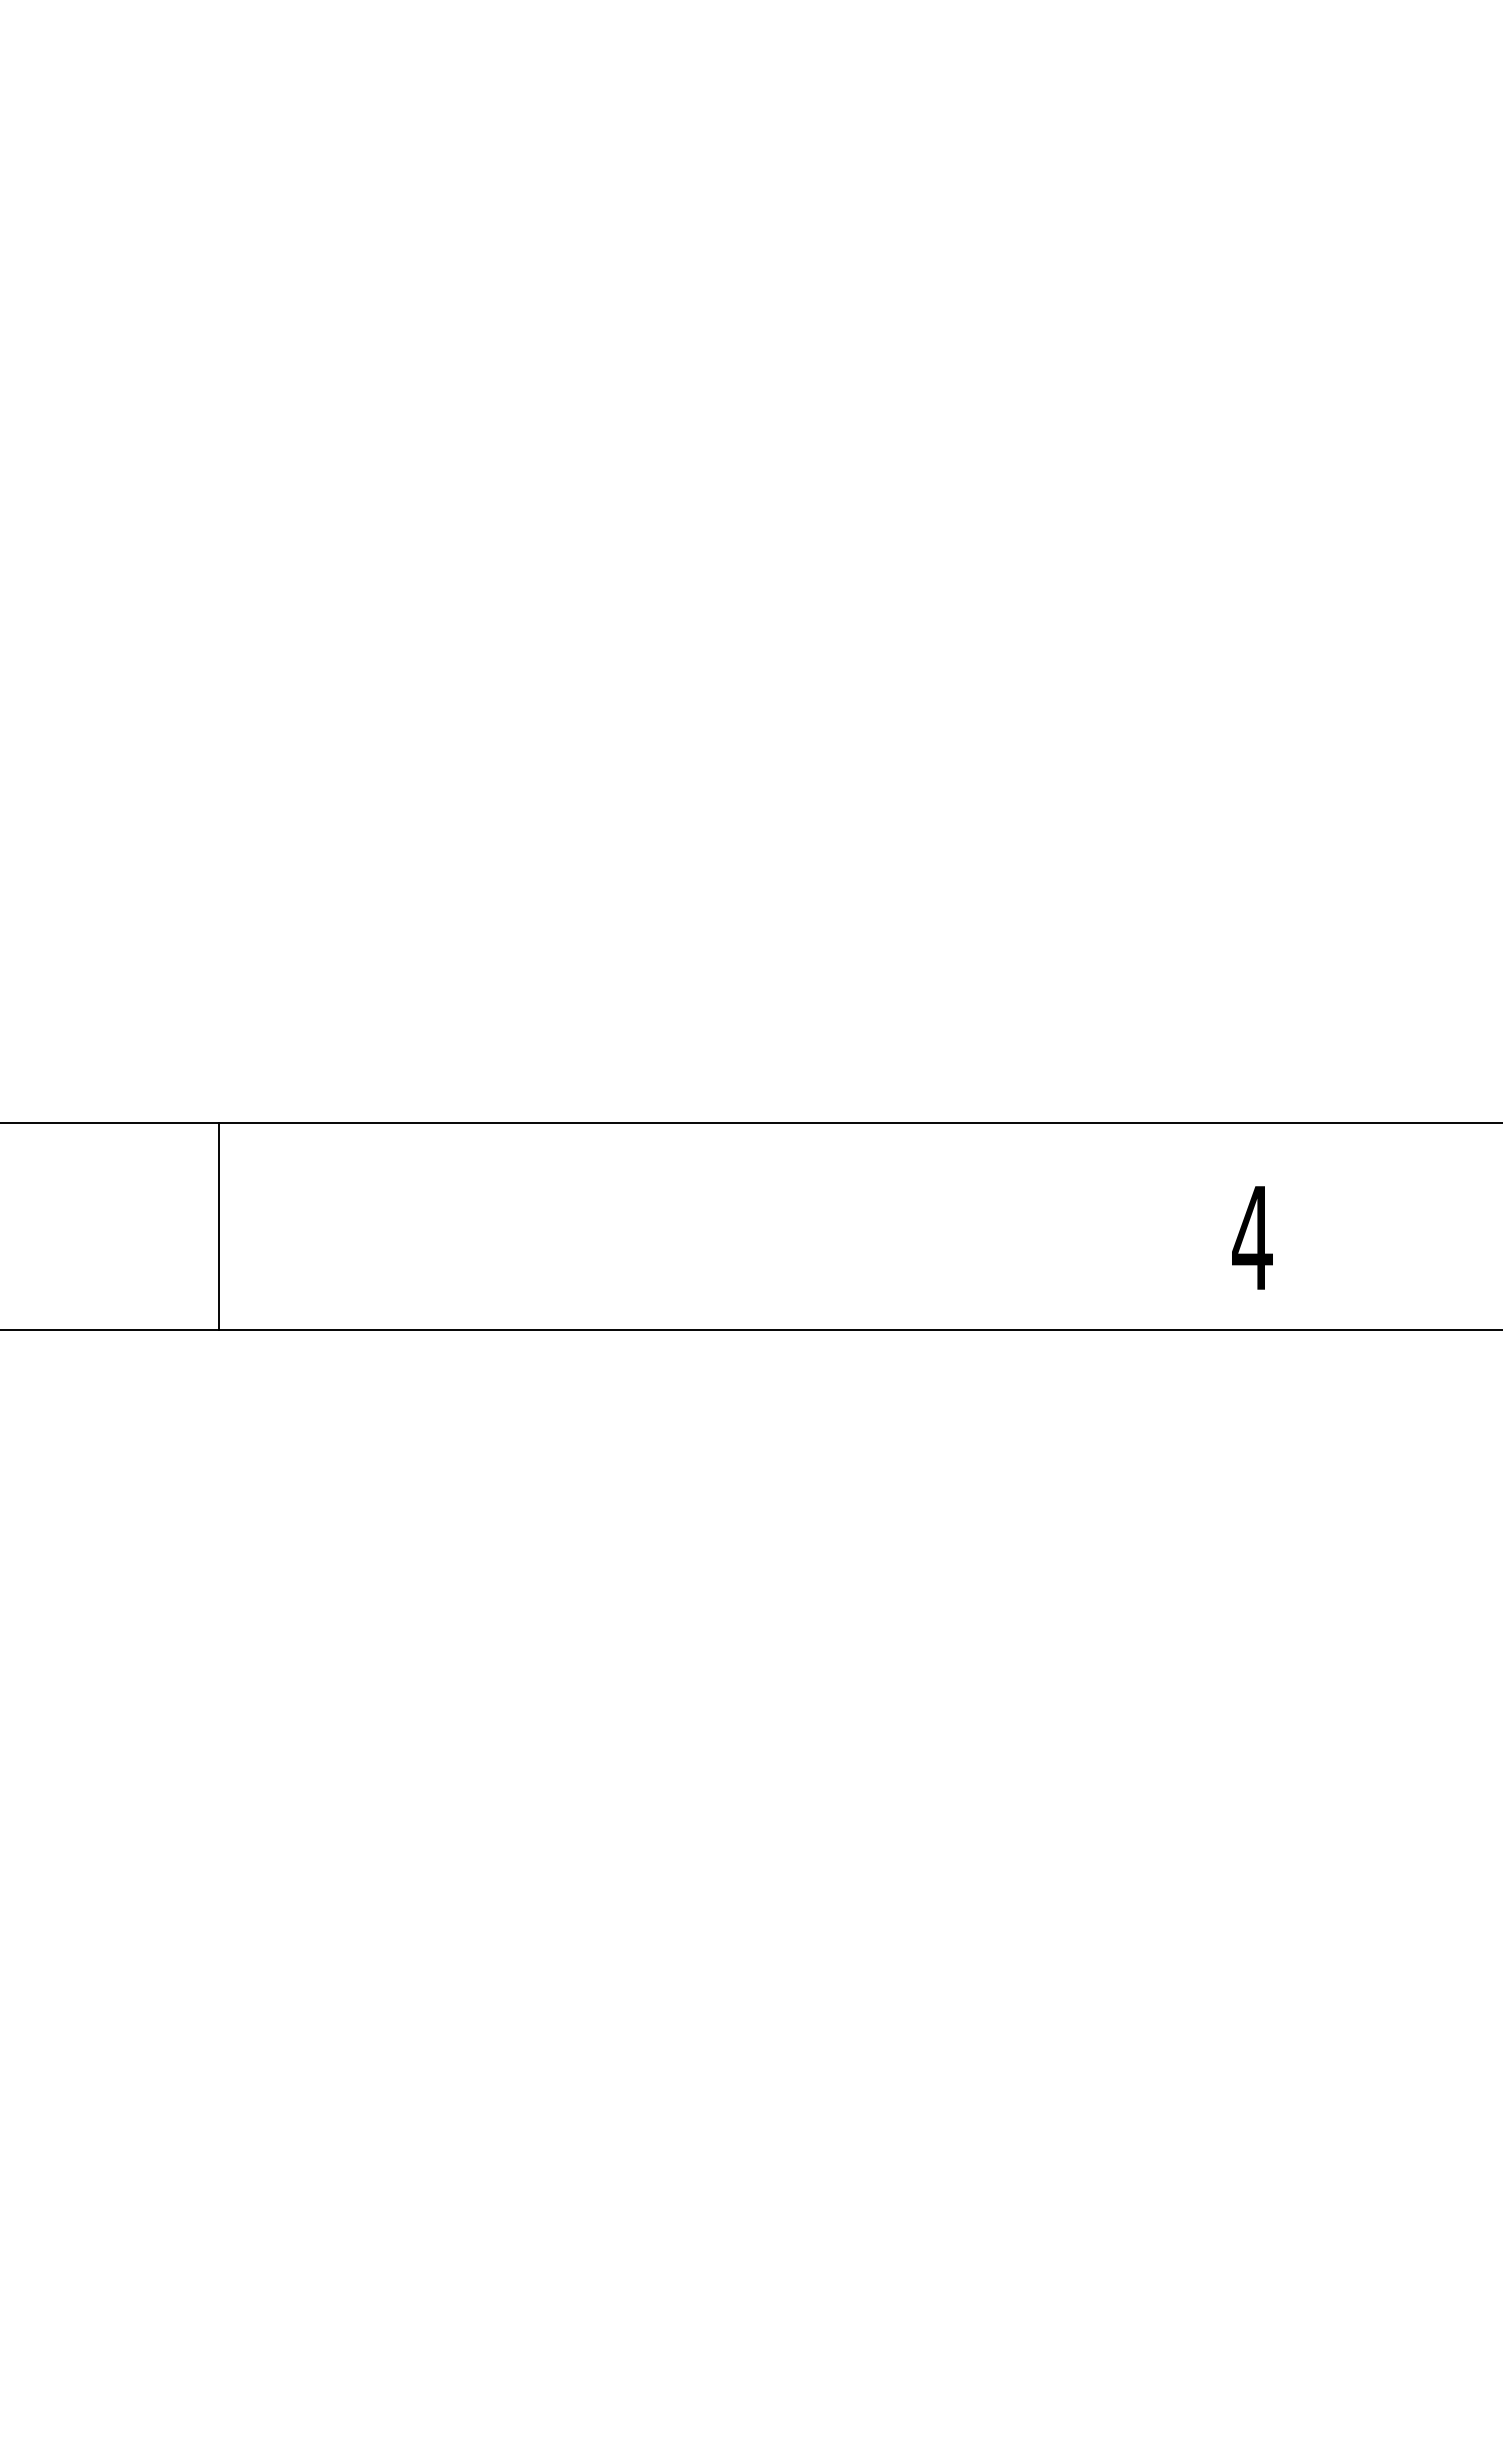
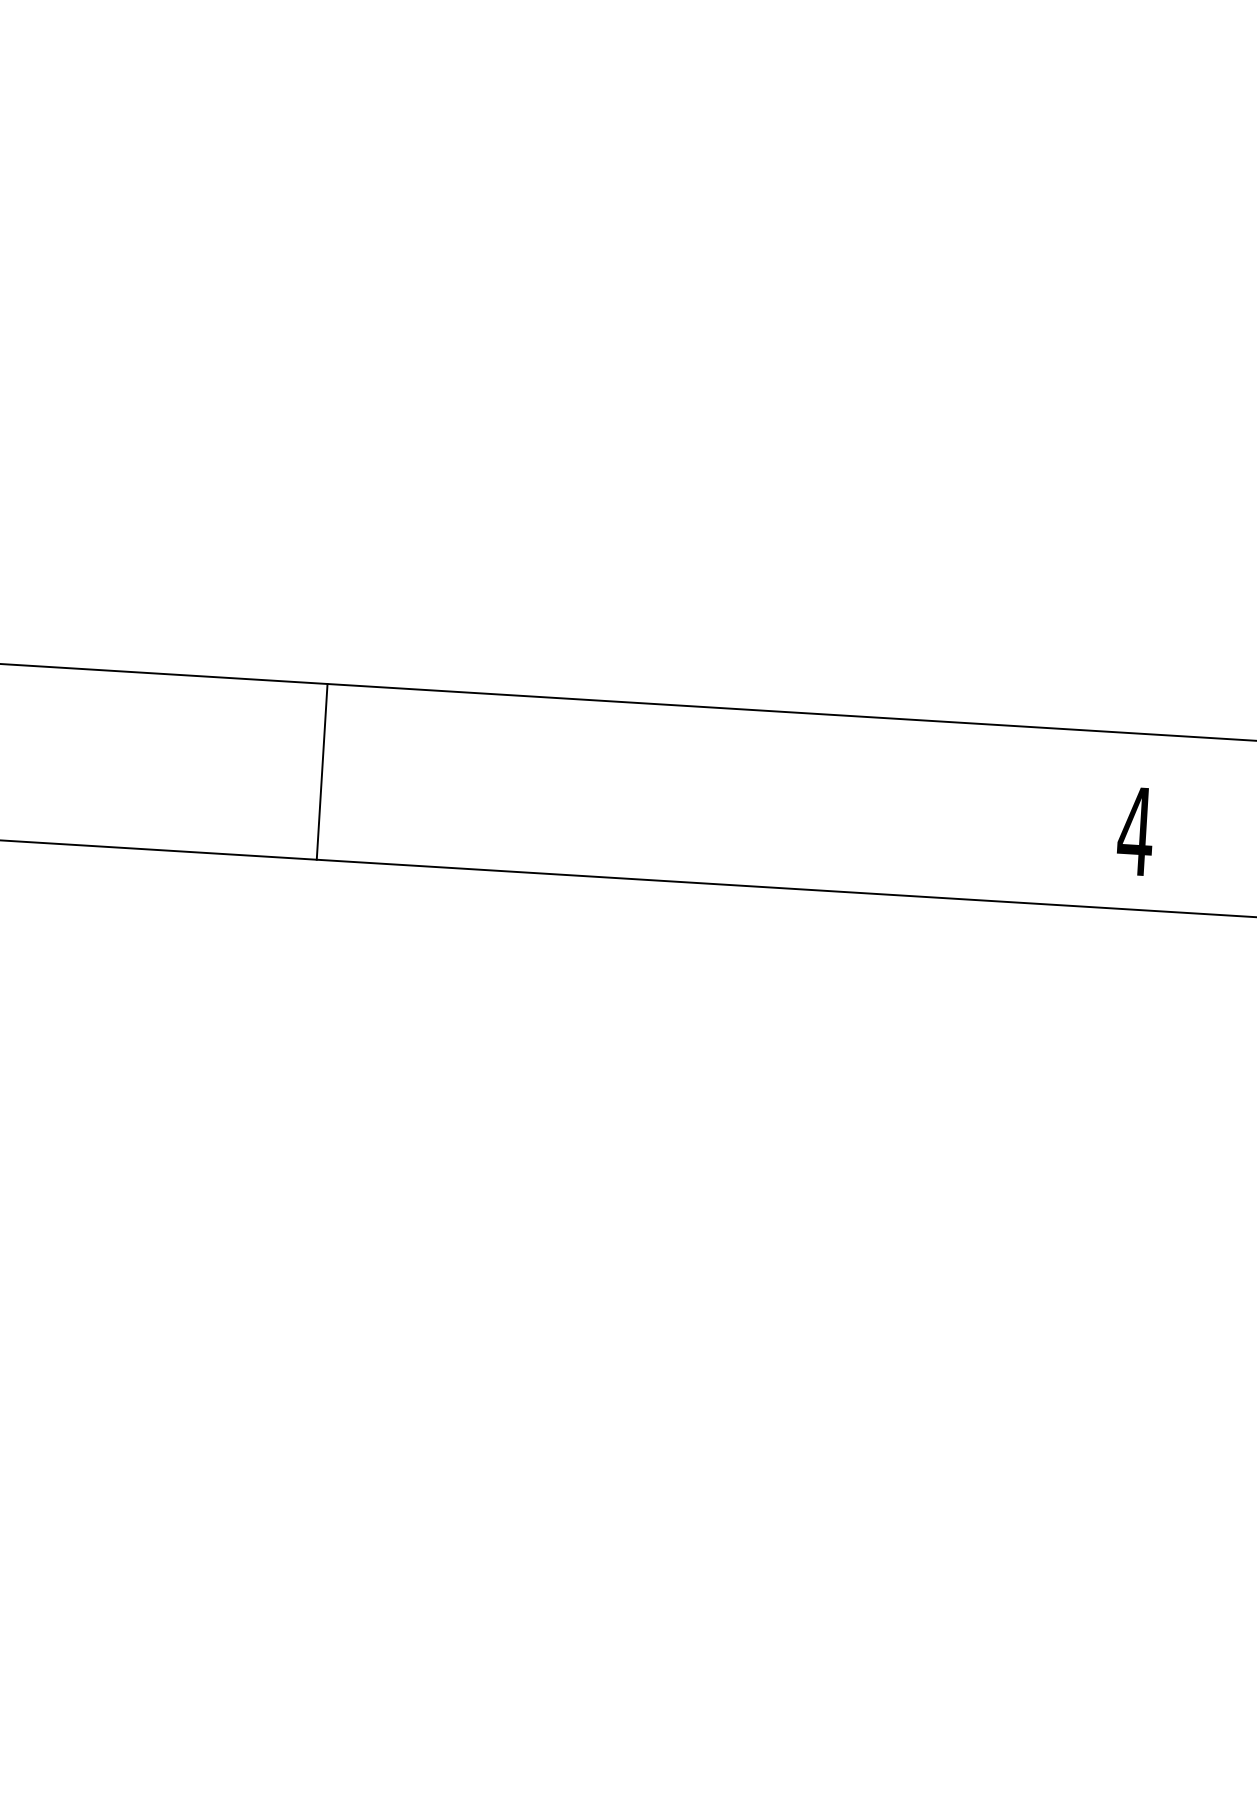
line: (219, 1226) -> (322, 771), moved

